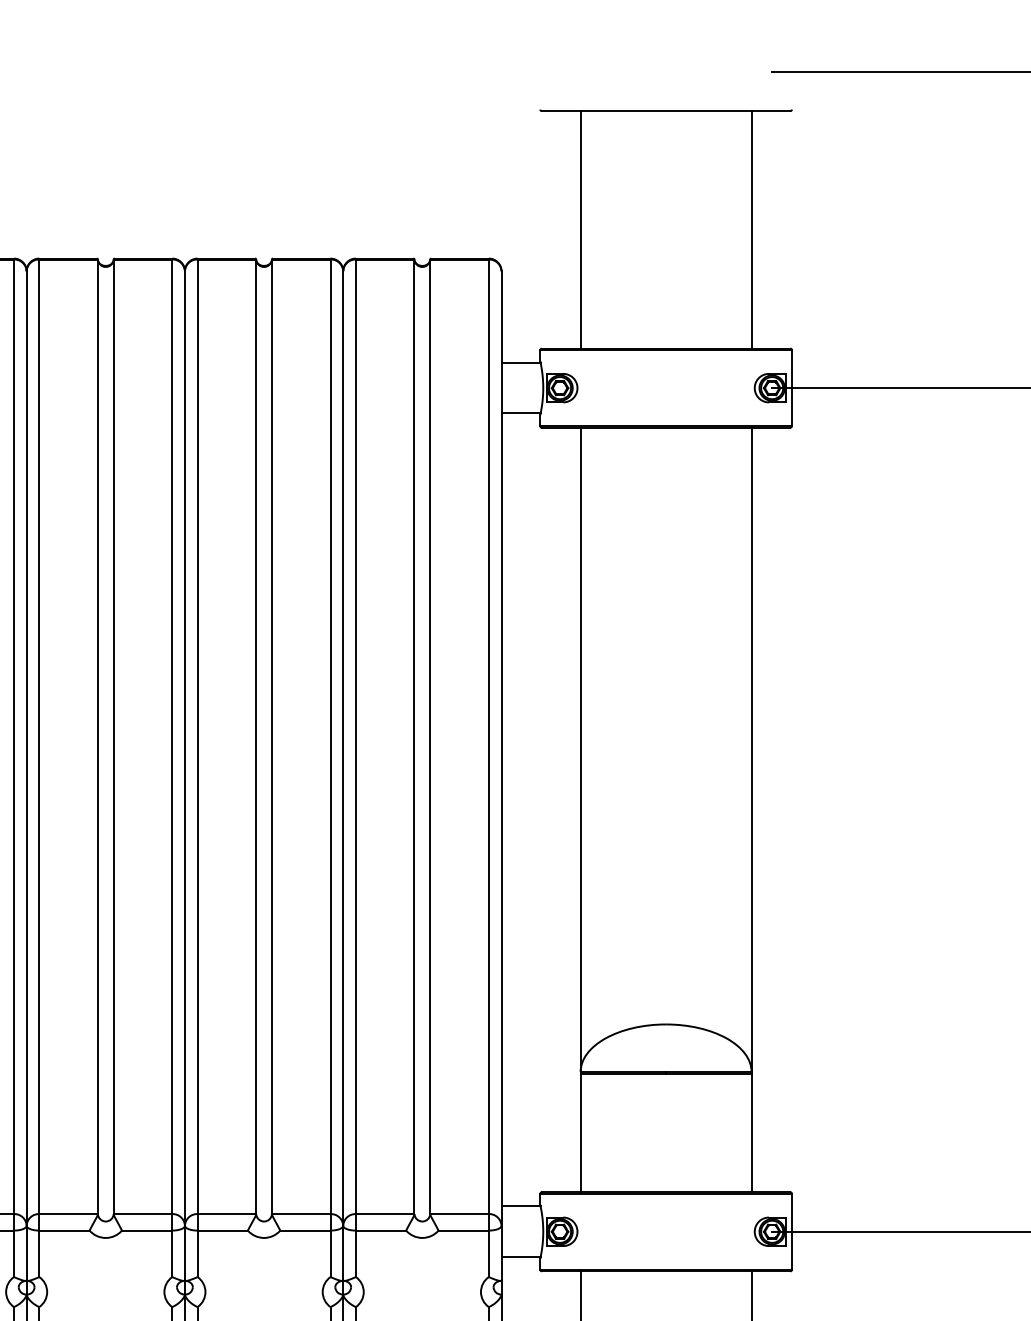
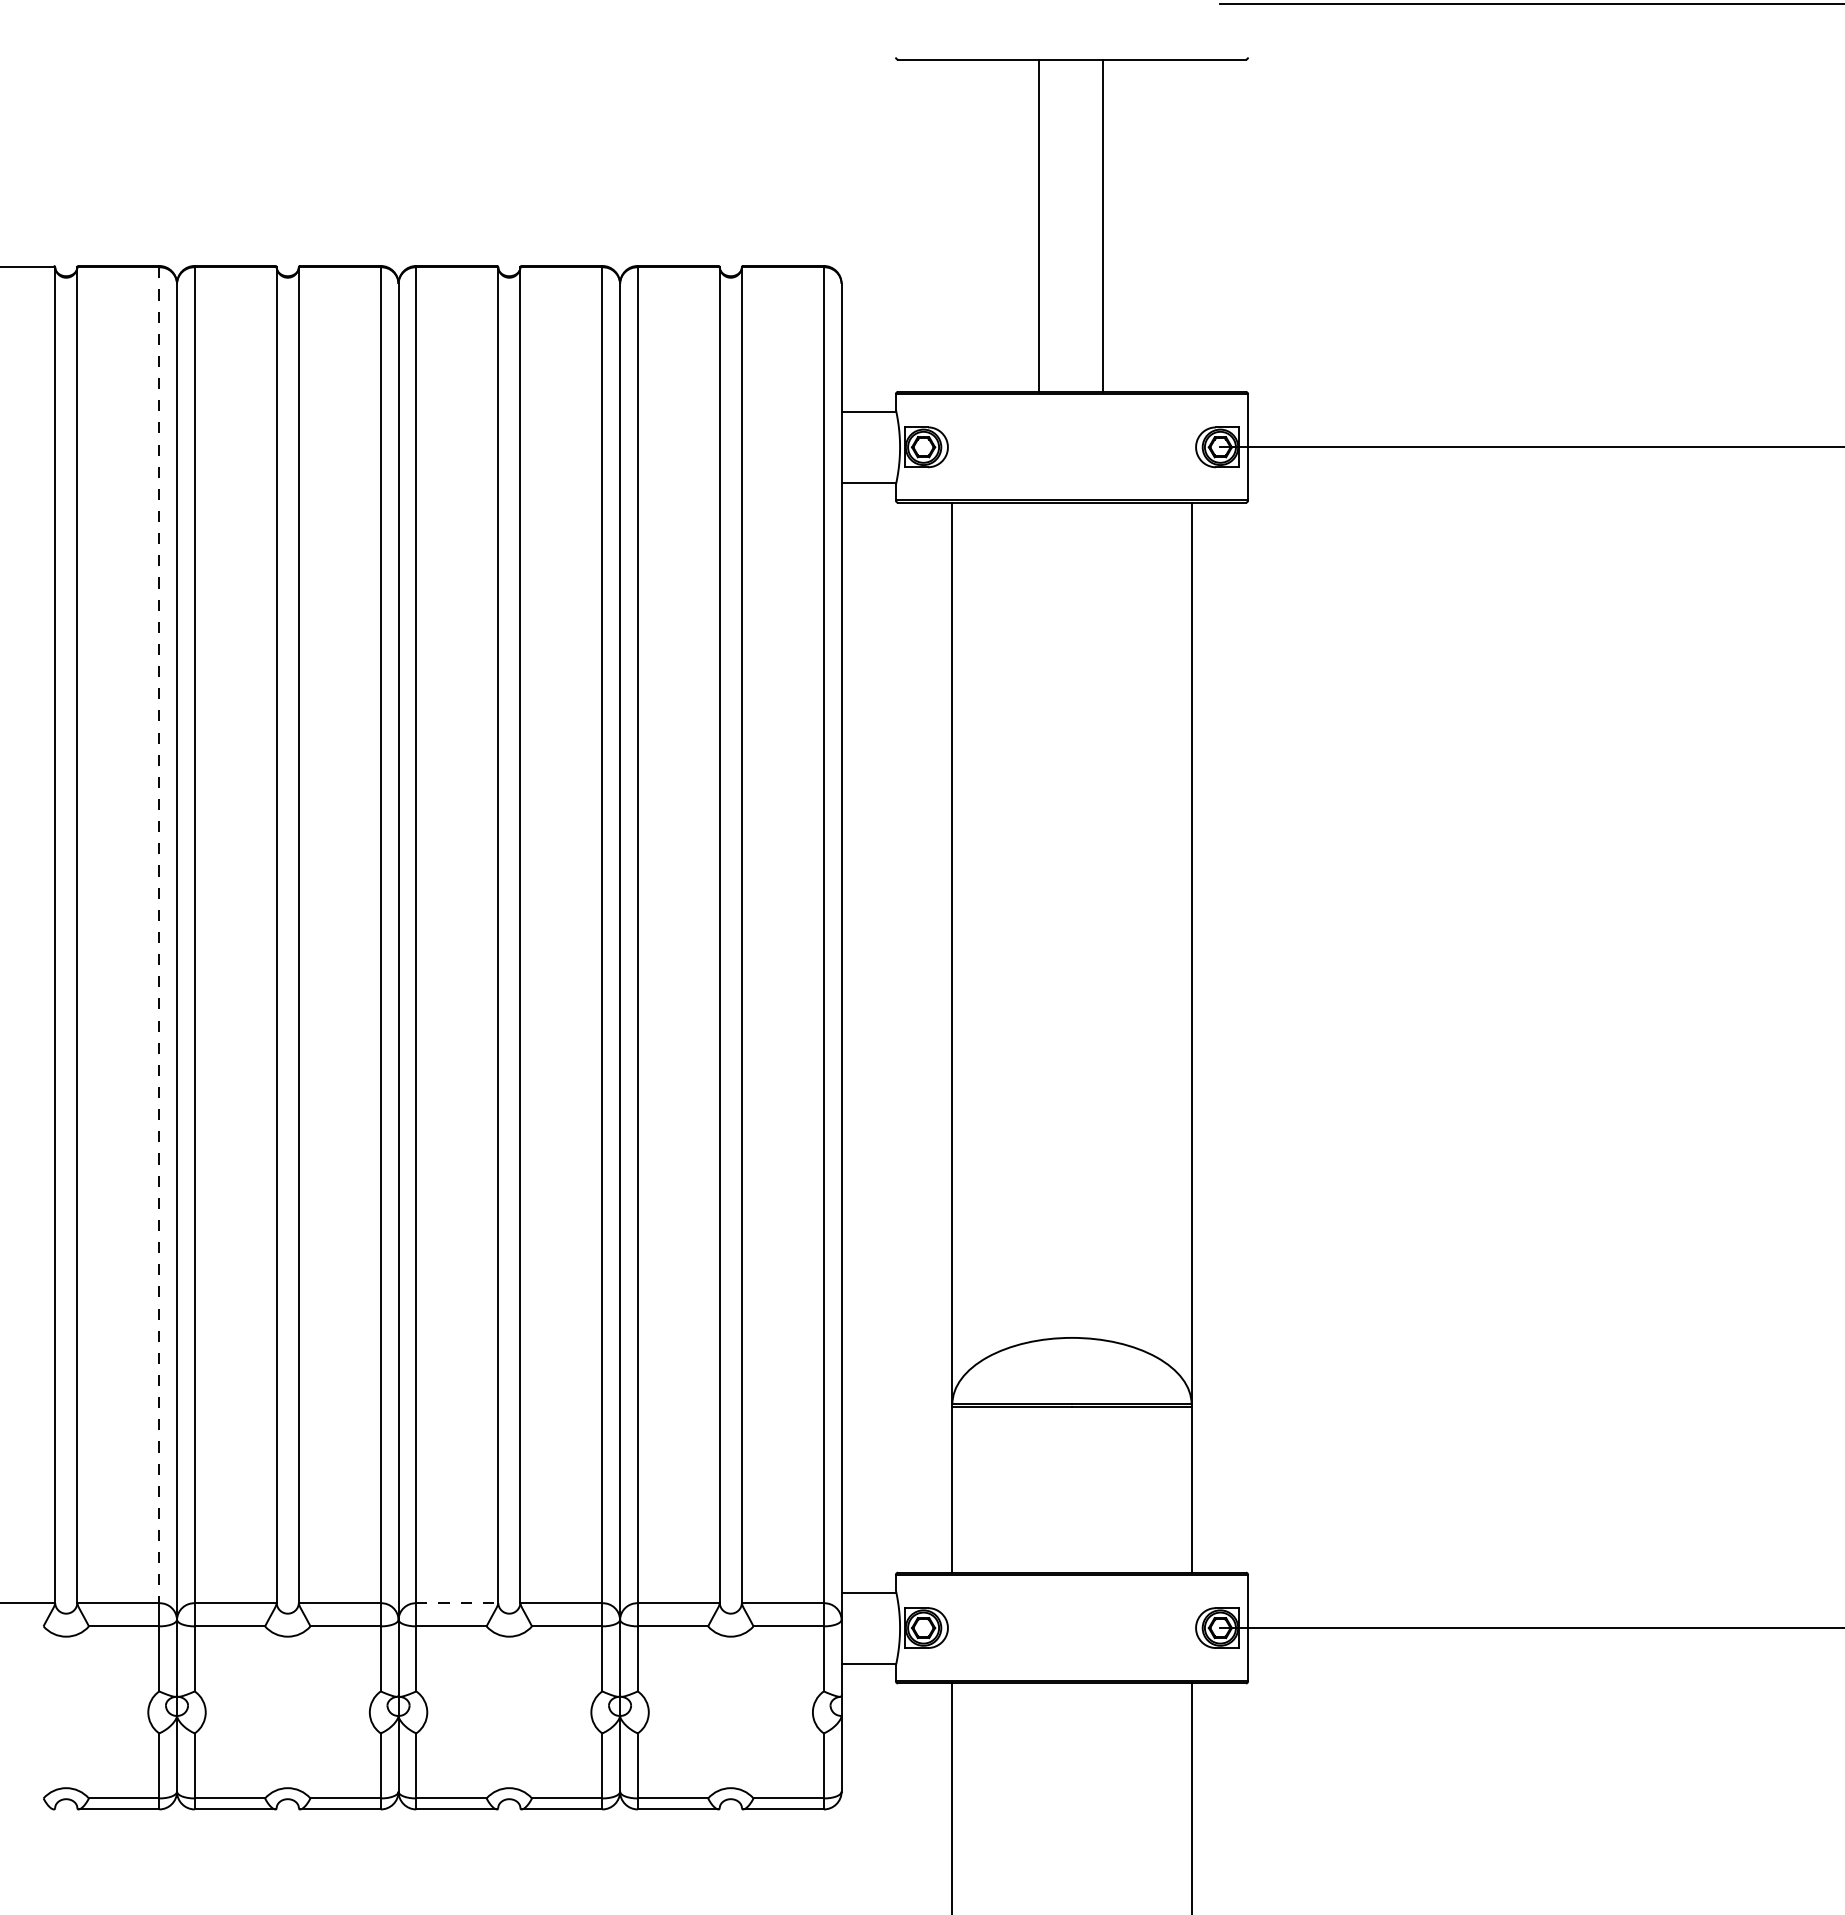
line: (580, 229) -> (1039, 225), moved
line: (751, 229) -> (1102, 225), moved
line: (14, 736) -> (159, 935), solid -> dashed
line: (227, 1214) -> (457, 1603), solid -> dashed

